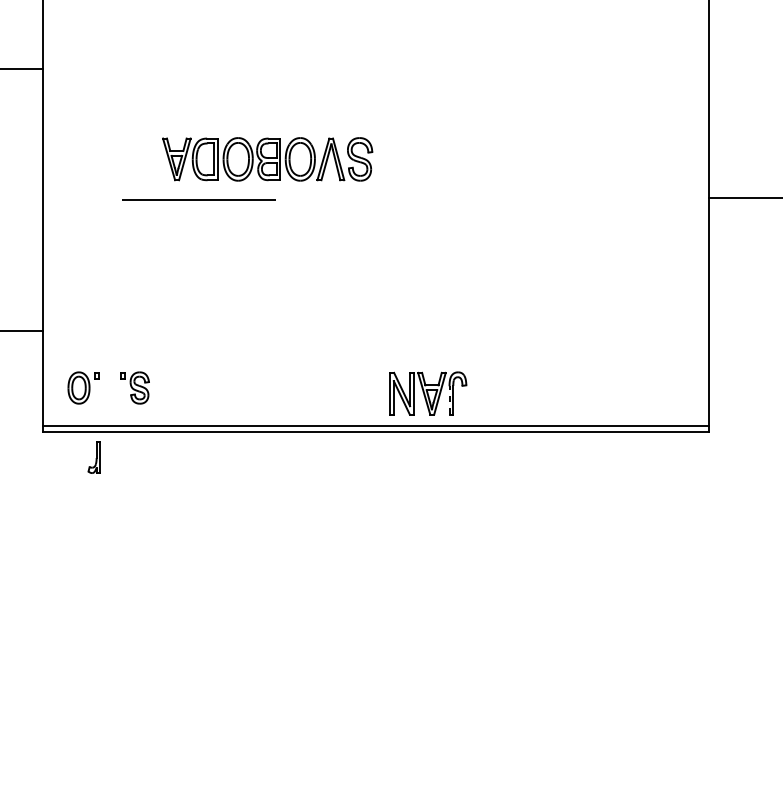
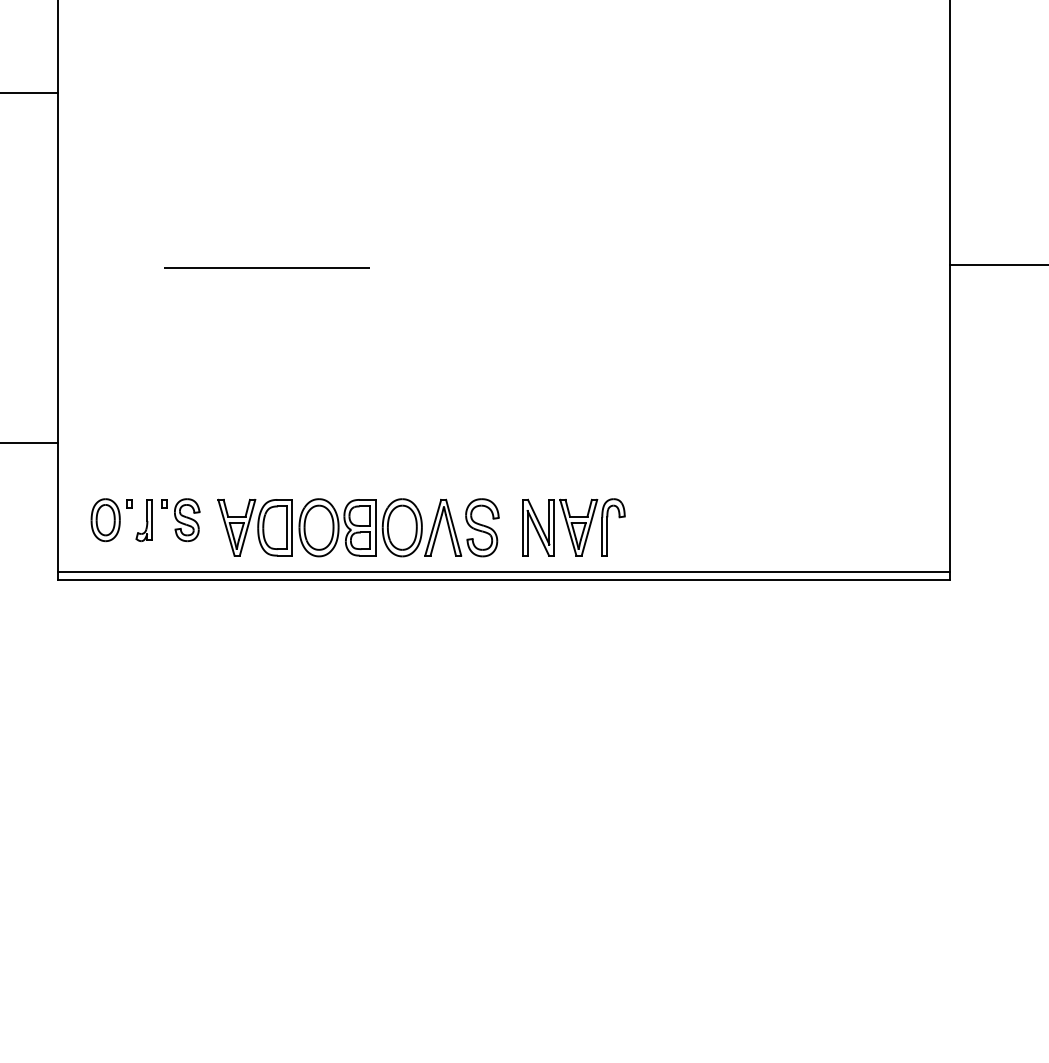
part: (267, 159) -> (358, 527), moved
line: (449, 400) -> (602, 536), dashed -> solid
part: (93, 457) -> (143, 520), moved

